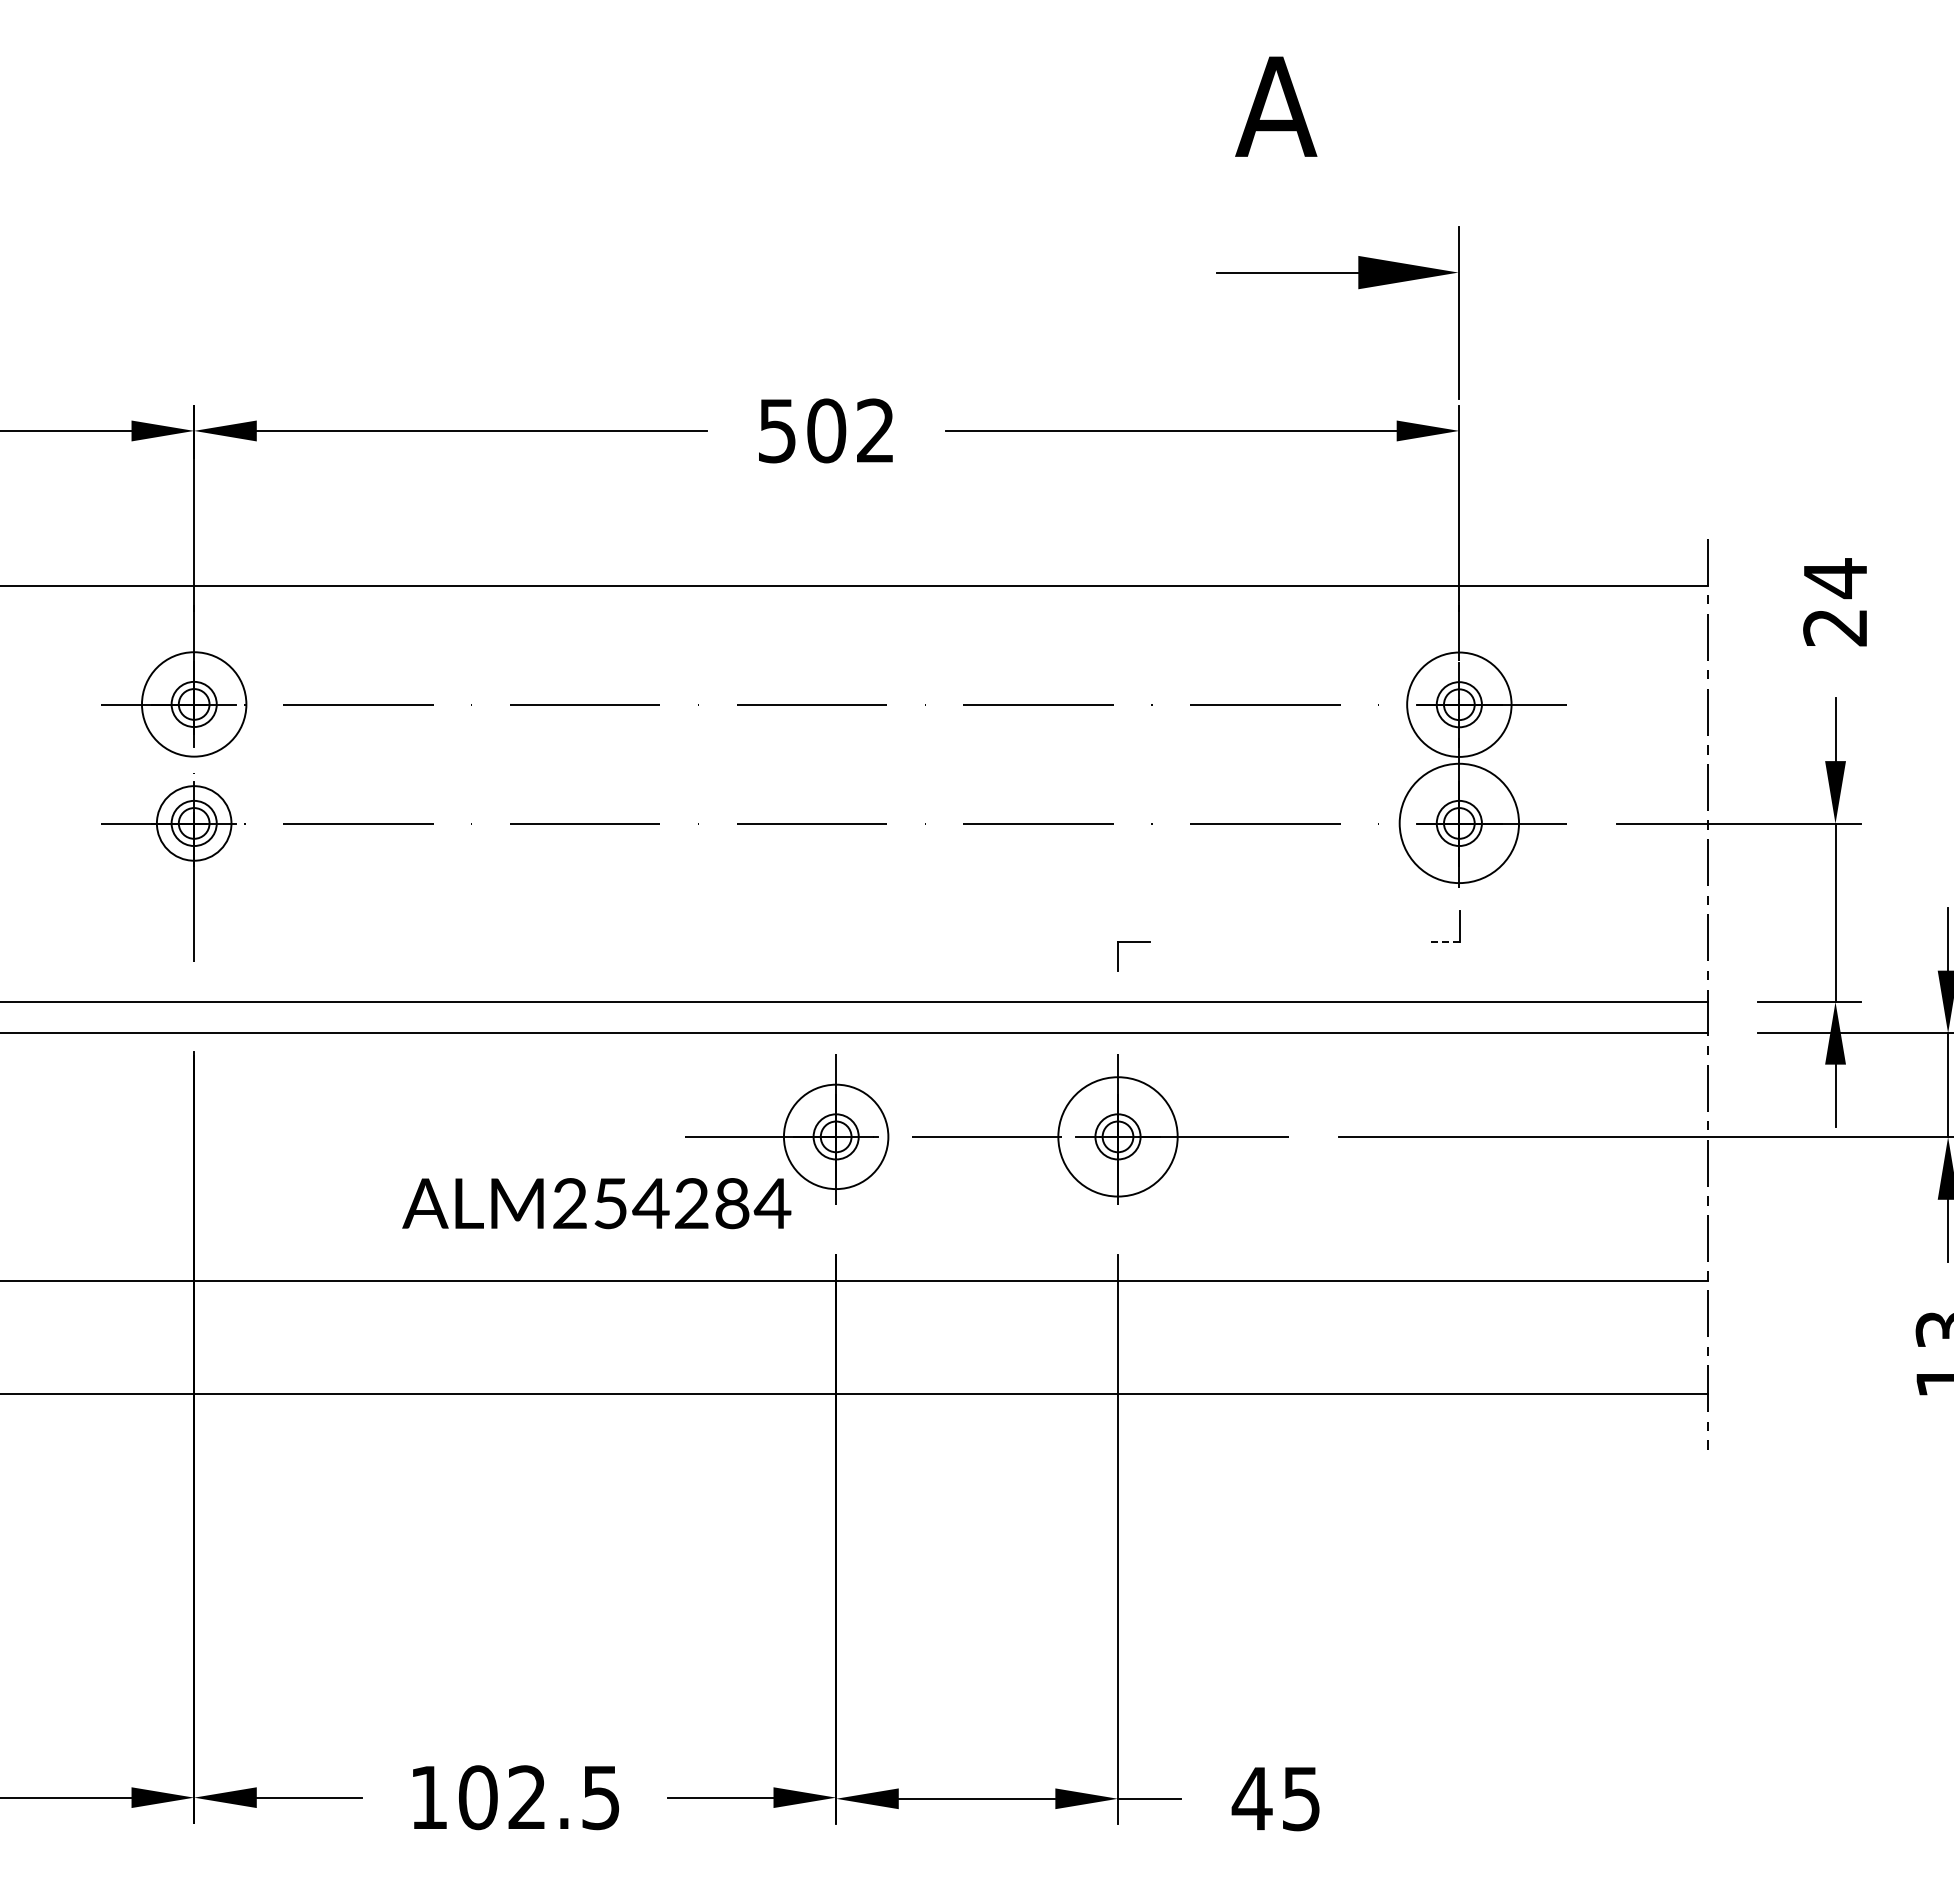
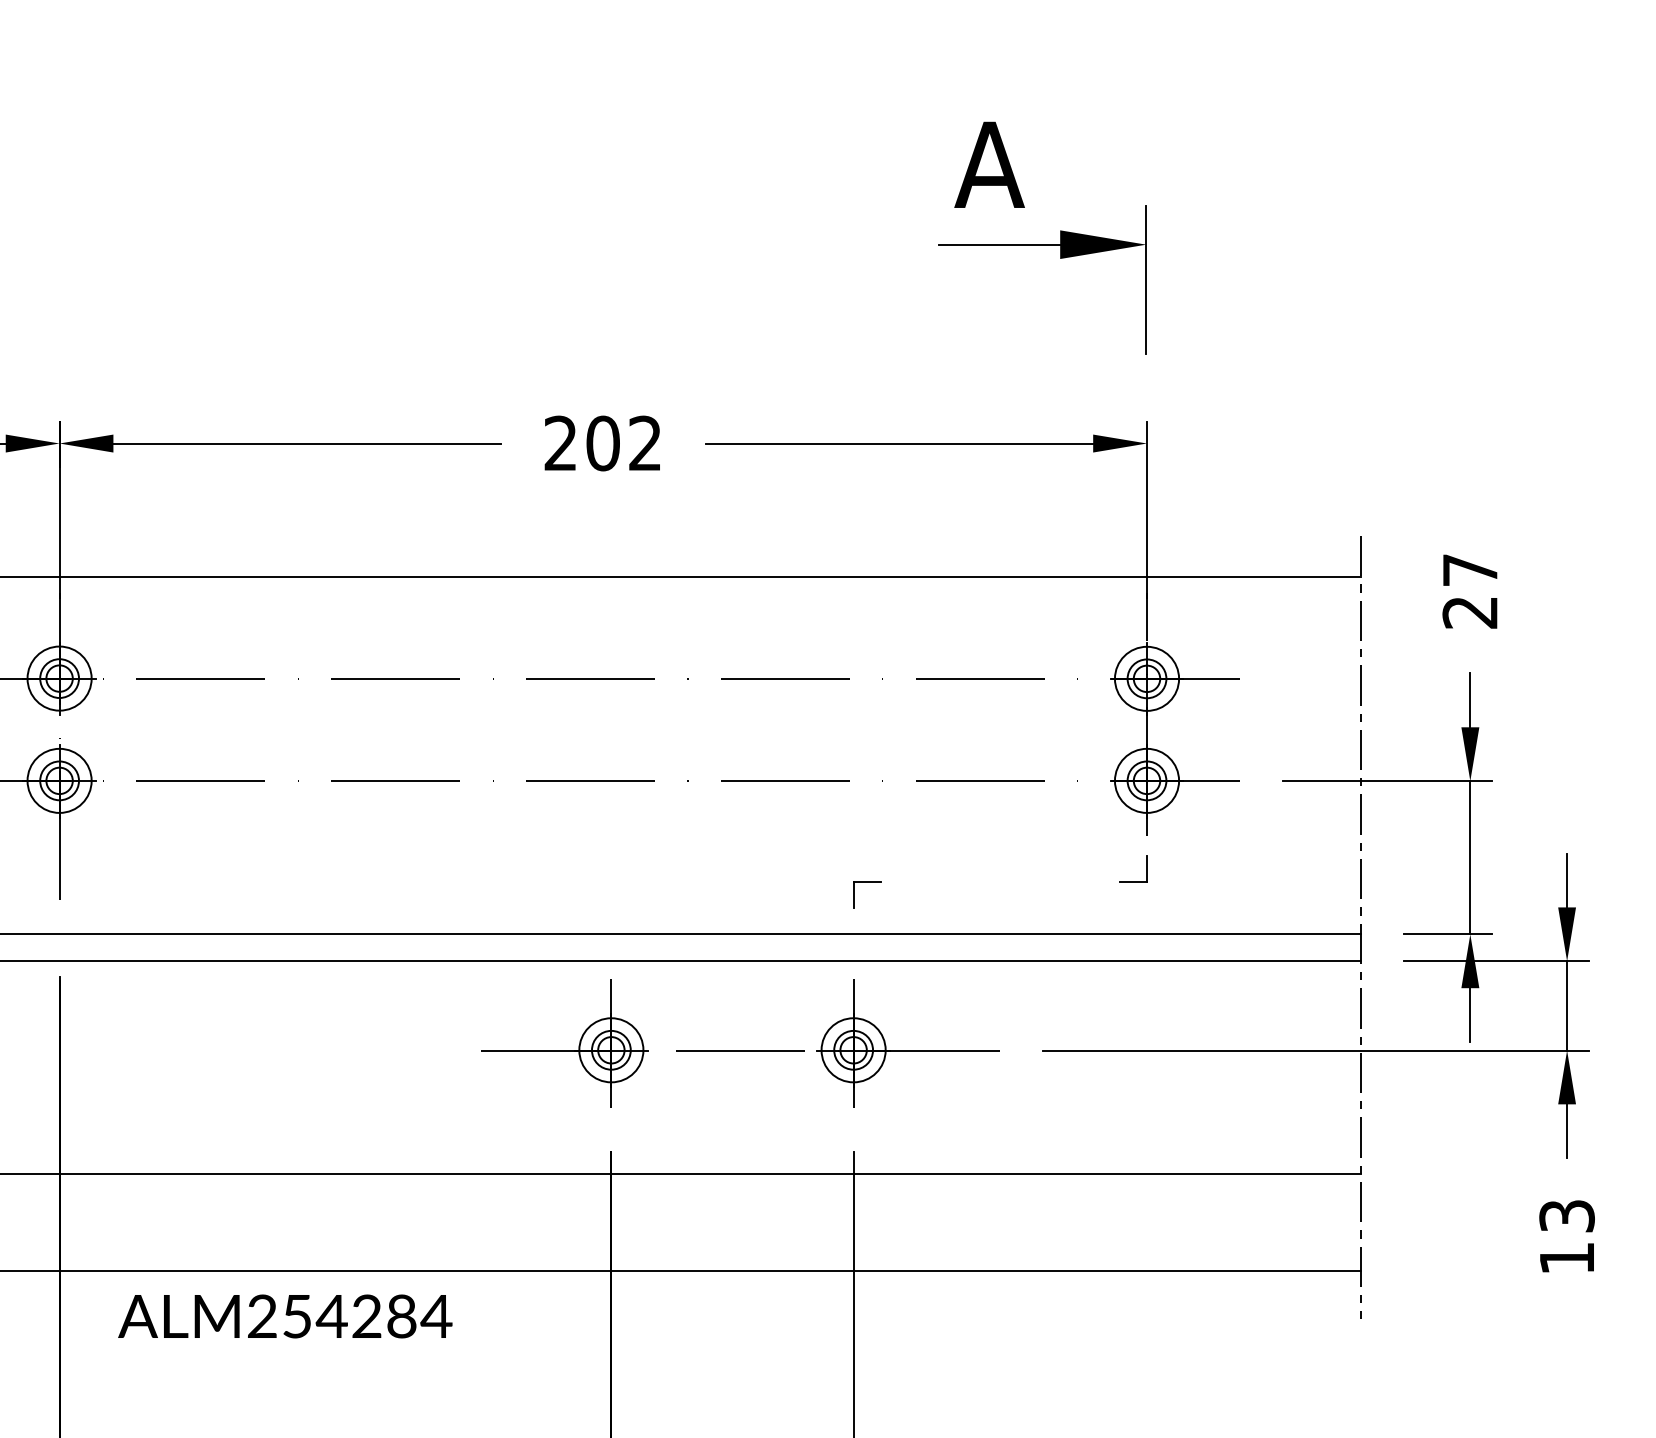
part: (1358, 289) -> (1060, 259), moved
text: (776, 430) -> (560, 443), 502 -> 202
text: (1835, 578) -> (1470, 570), 24 -> 27
circle: (193, 704) -> (59, 678), size x0.71
circle: (1459, 704) -> (1147, 678), size x0.71
circle: (1459, 823) -> (1147, 780), size x0.62
line: (1443, 941) -> (1133, 882), dashed -> solid
circle: (835, 1136) -> (610, 1049), size x0.71
circle: (1117, 1136) -> (853, 1049), size x0.62
text: (596, 1203) -> (285, 1316), moved

